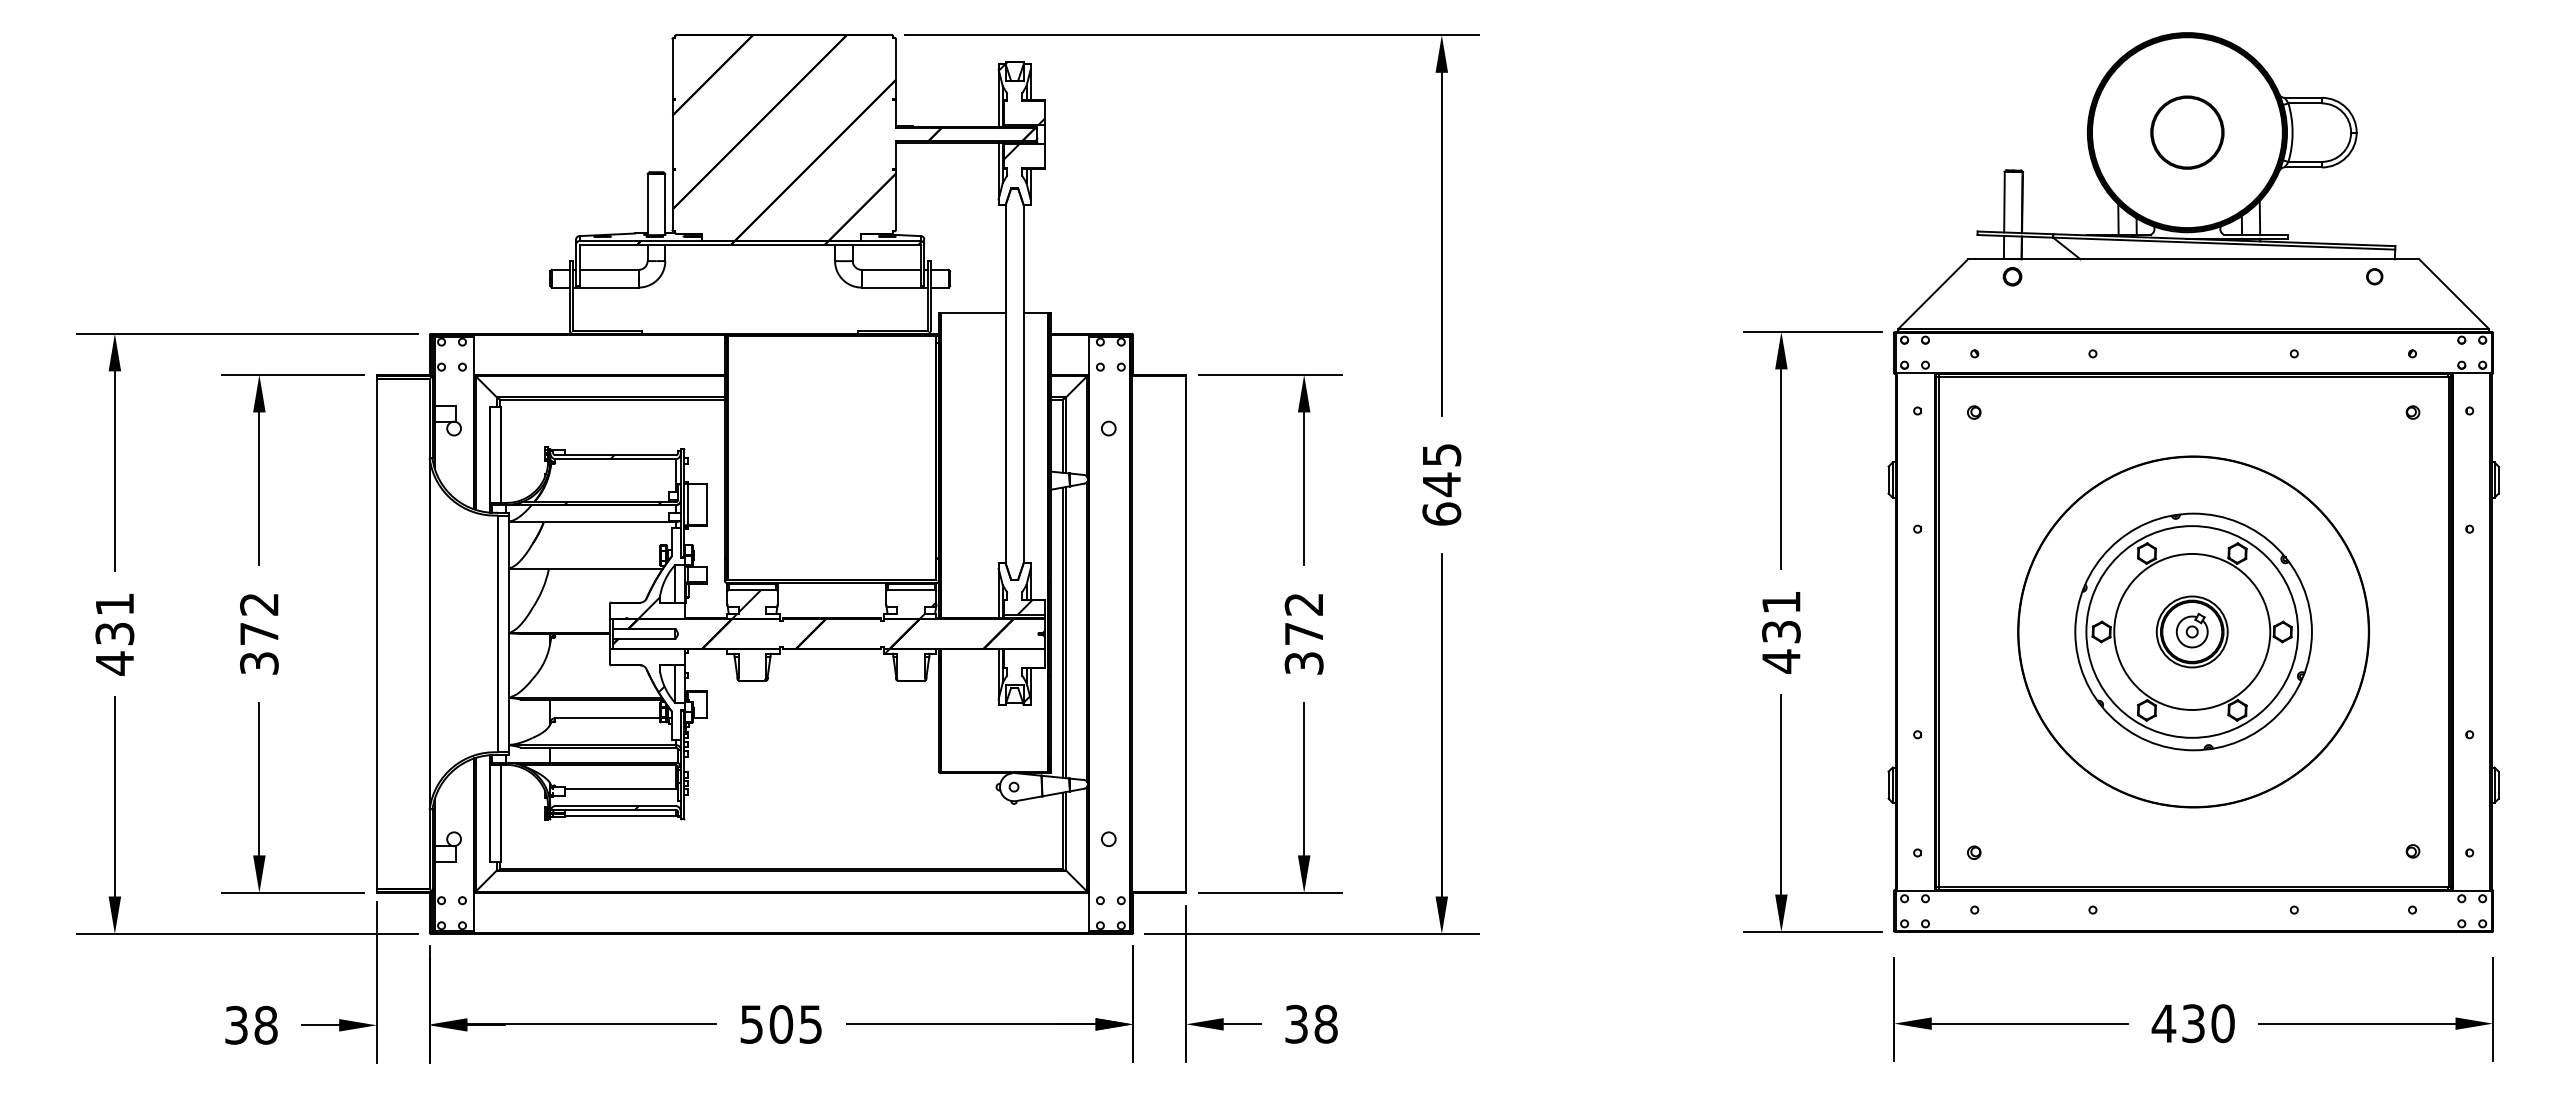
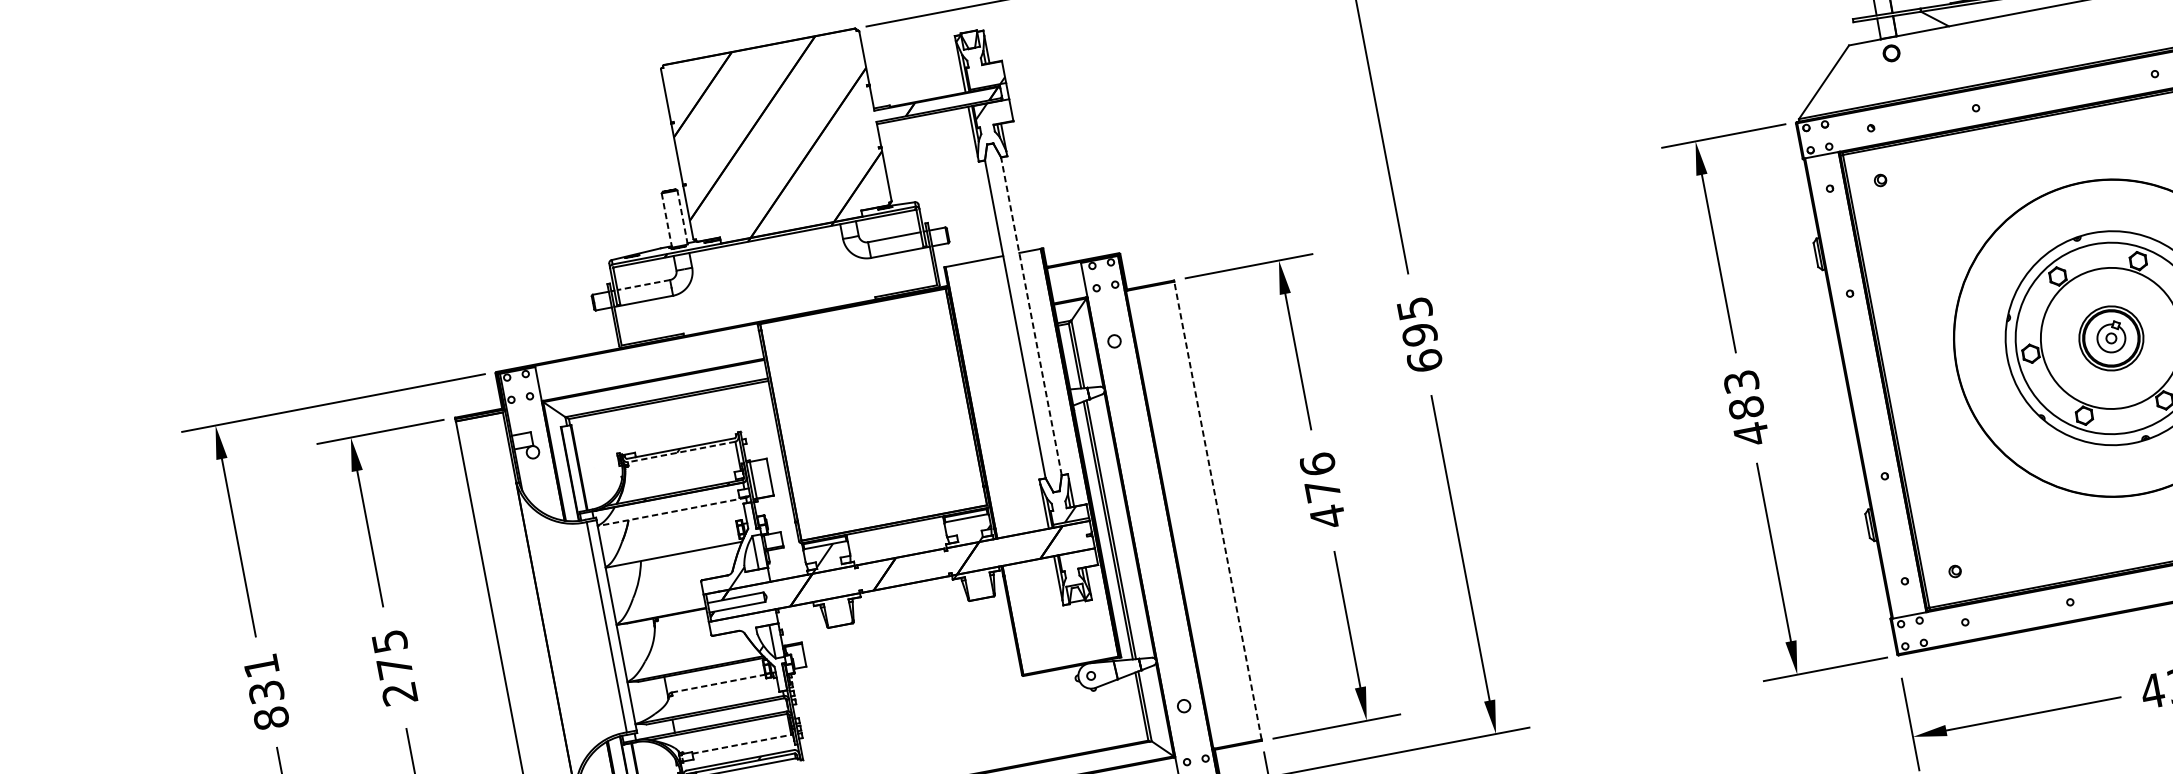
line: (665, 203) -> (682, 216), solid -> dashed
line: (647, 204) -> (666, 220), solid -> dashed
line: (609, 269) -> (644, 284), solid -> dashed
line: (1023, 384) -> (1031, 316), solid -> dashed
line: (615, 459) -> (681, 452), solid -> dashed
text: (1441, 484) -> (1419, 334), 645 -> 695
line: (592, 522) -> (671, 512), solid -> dashed
text: (1781, 617) -> (1744, 395), 431 -> 483
text: (259, 633) -> (394, 667), 372 -> 275
line: (1186, 633) -> (1218, 510), solid -> dashed
text: (1303, 633) -> (1322, 490), 372 -> 476
text: (114, 663) -> (271, 718), 431 -> 831
line: (607, 718) -> (718, 683), solid -> dashed
line: (620, 789) -> (741, 744), solid -> dashed

